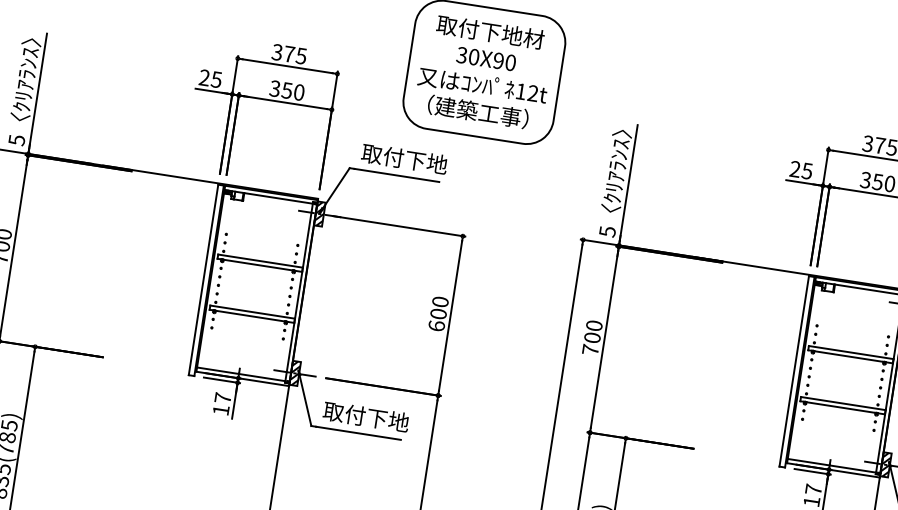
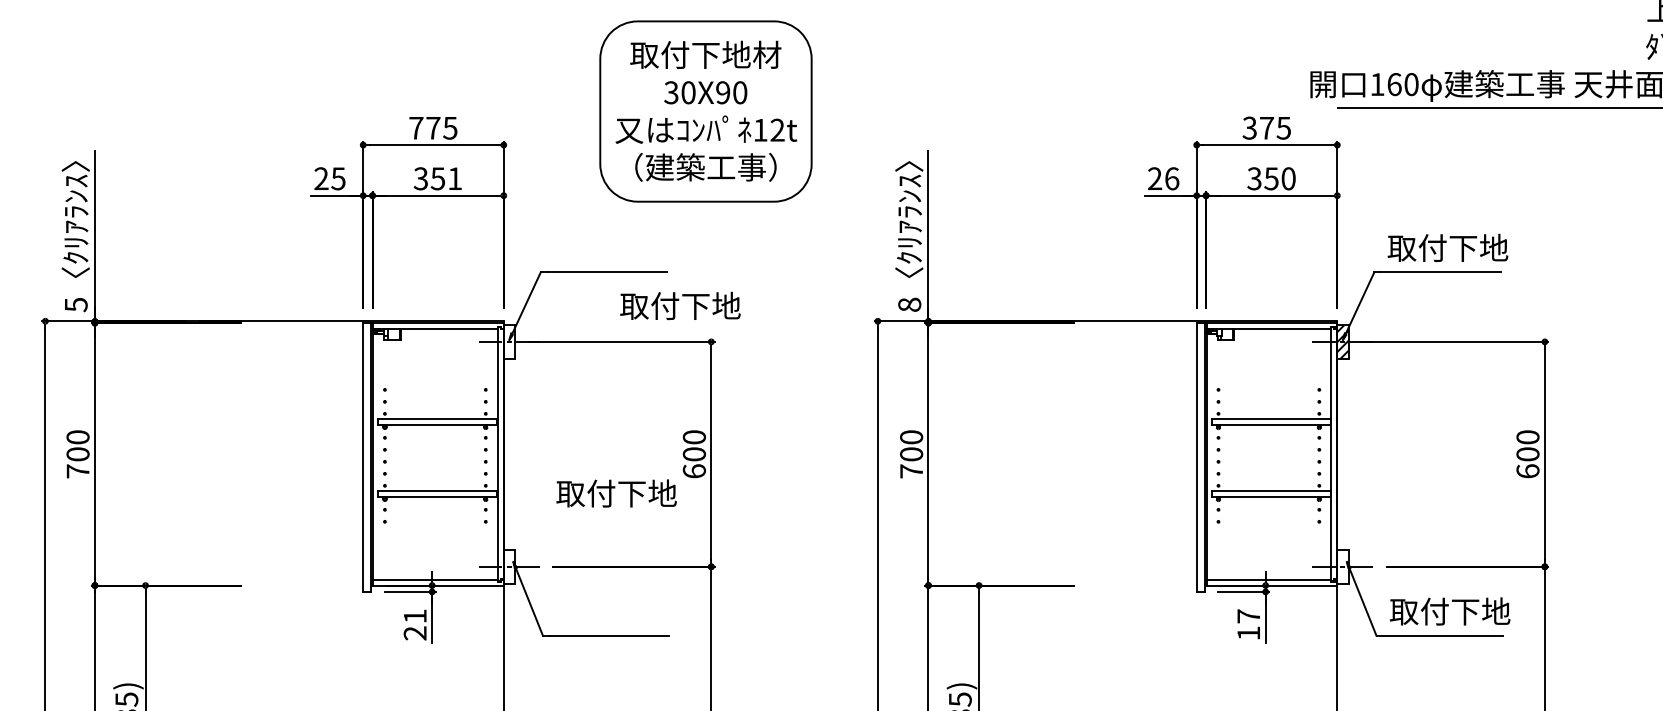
text: (277, 51) -> (416, 127), 375 -> 775
text: (299, 92) -> (455, 178), 350 -> 351
text: (404, 158) -> (680, 305), moved
text: (806, 170) -> (1171, 178), 25 -> 26
hatch: (319, 213) -> (509, 341), removed
text: (607, 231) -> (909, 304), 5 -> 8
hatch: (295, 373) -> (509, 566), removed
text: (221, 403) -> (414, 624), 17 -> 21
text: (366, 416) -> (616, 493), moved
hatch: (885, 464) -> (1342, 566), removed

